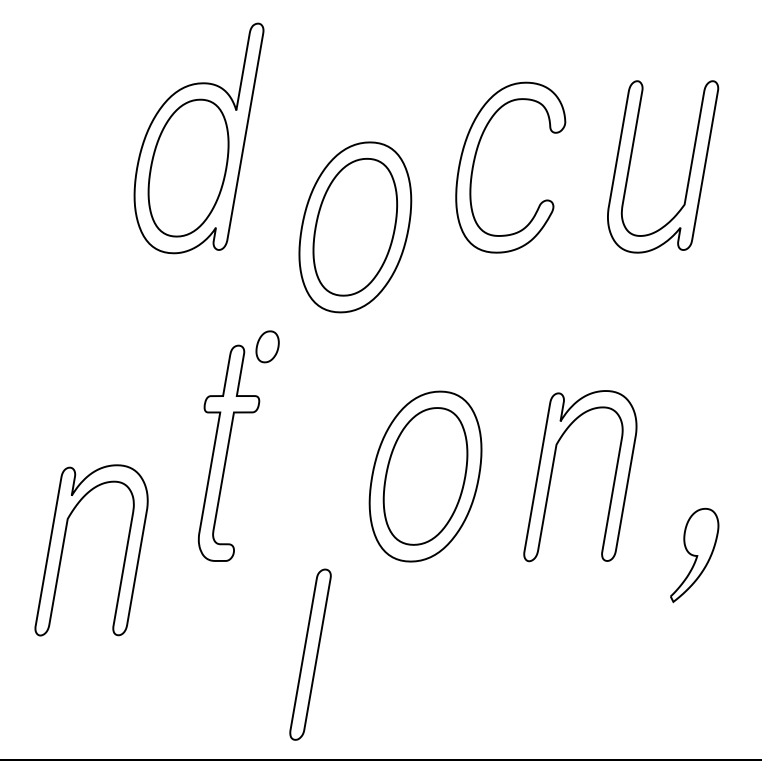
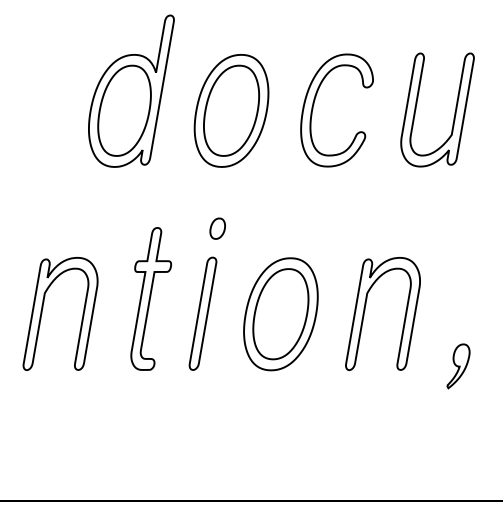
part: (355, 226) -> (231, 110), moved
part: (267, 346) -> (217, 228), moved
part: (65, 542) -> (43, 308), moved
part: (694, 555) -> (458, 366), size x0.71
part: (309, 654) -> (202, 313), moved

